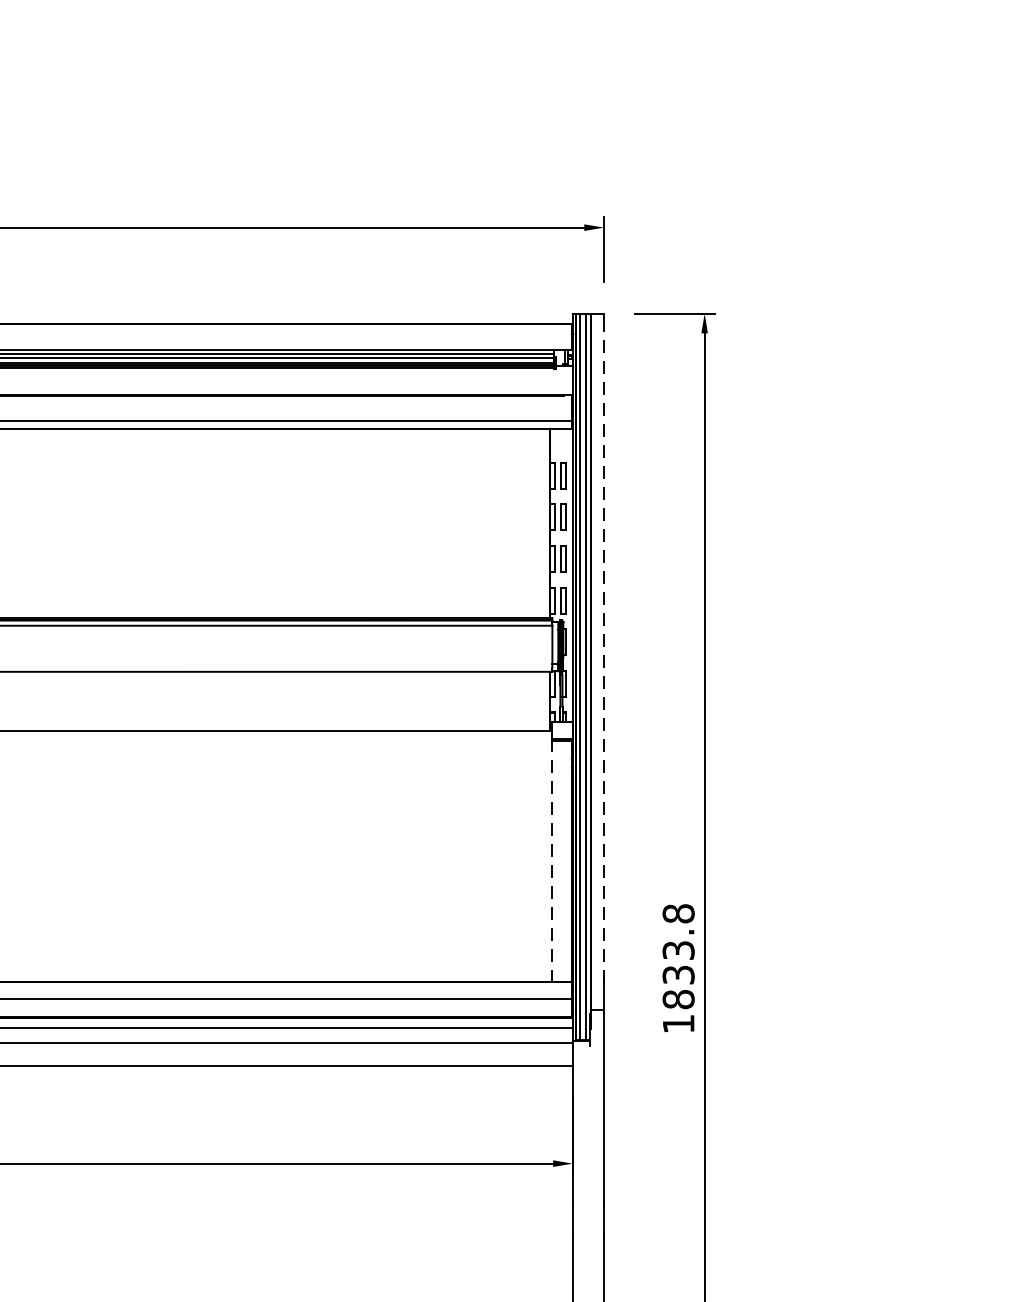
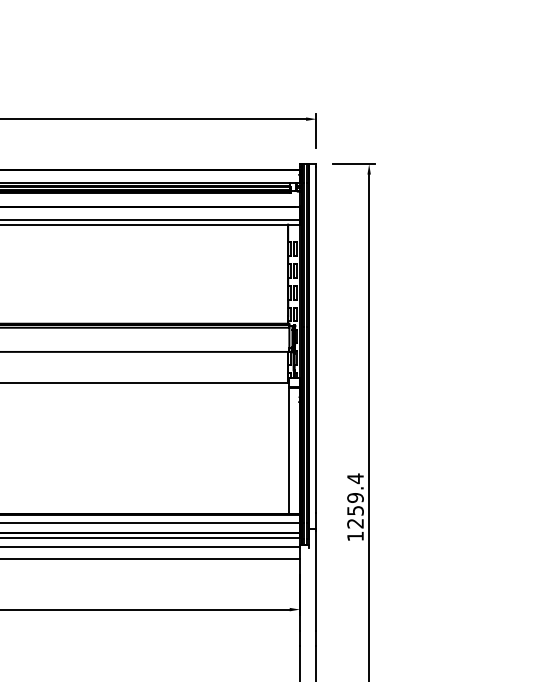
line: (604, 648) -> (316, 339), dashed -> solid
line: (552, 859) -> (289, 450), dashed -> solid
text: (678, 955) -> (355, 500), 1833.8 -> 1259.4

